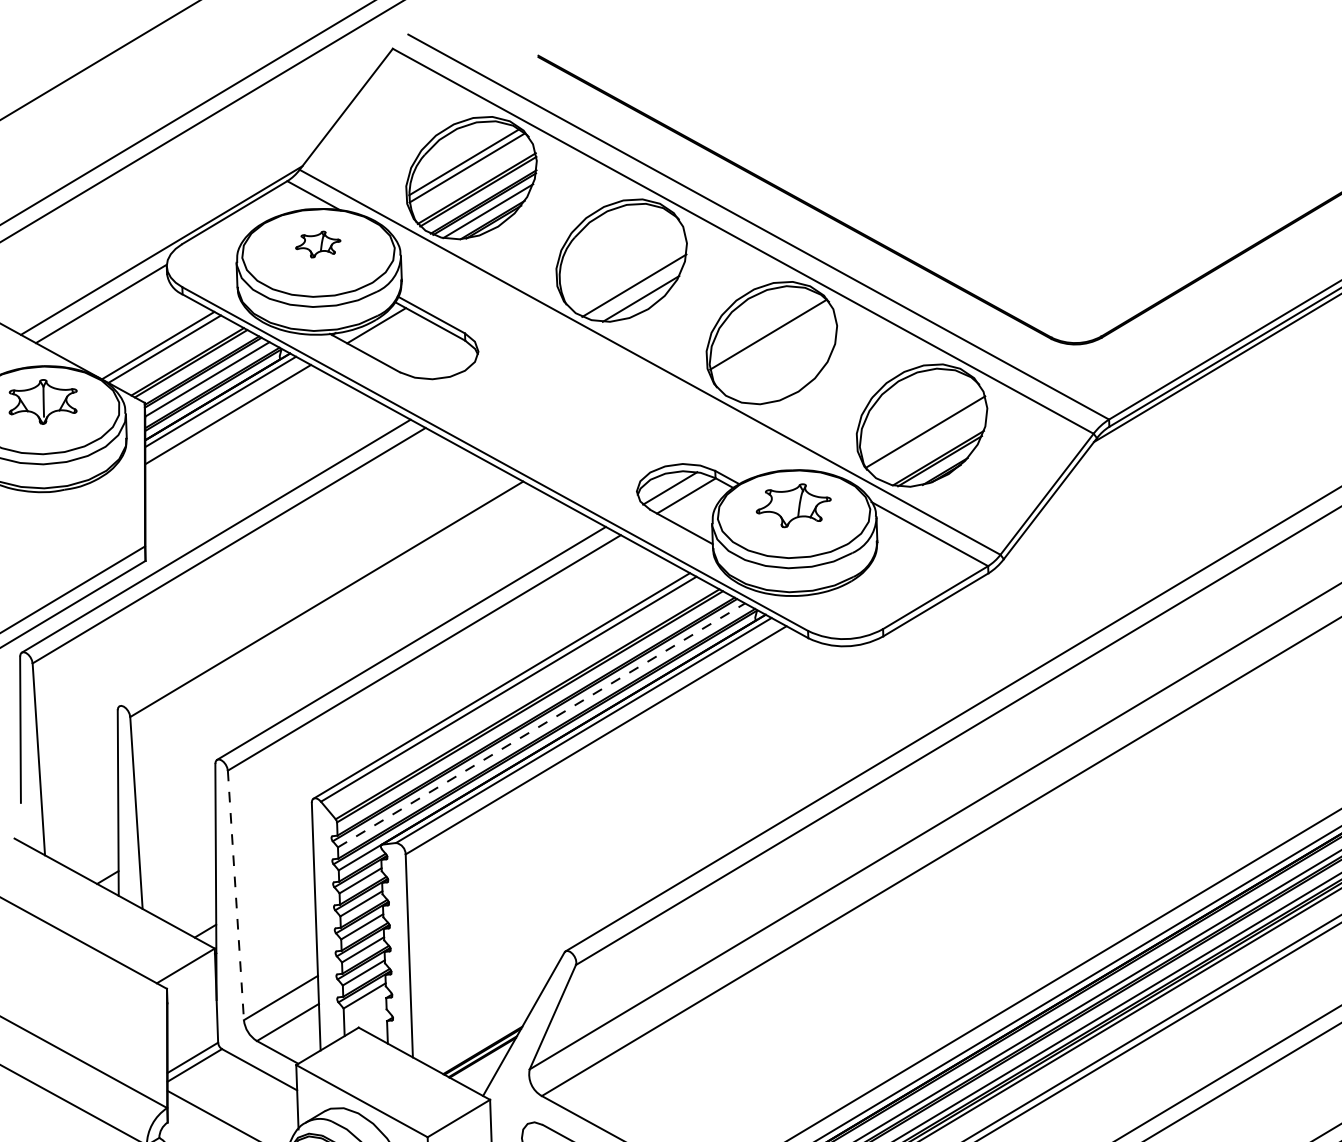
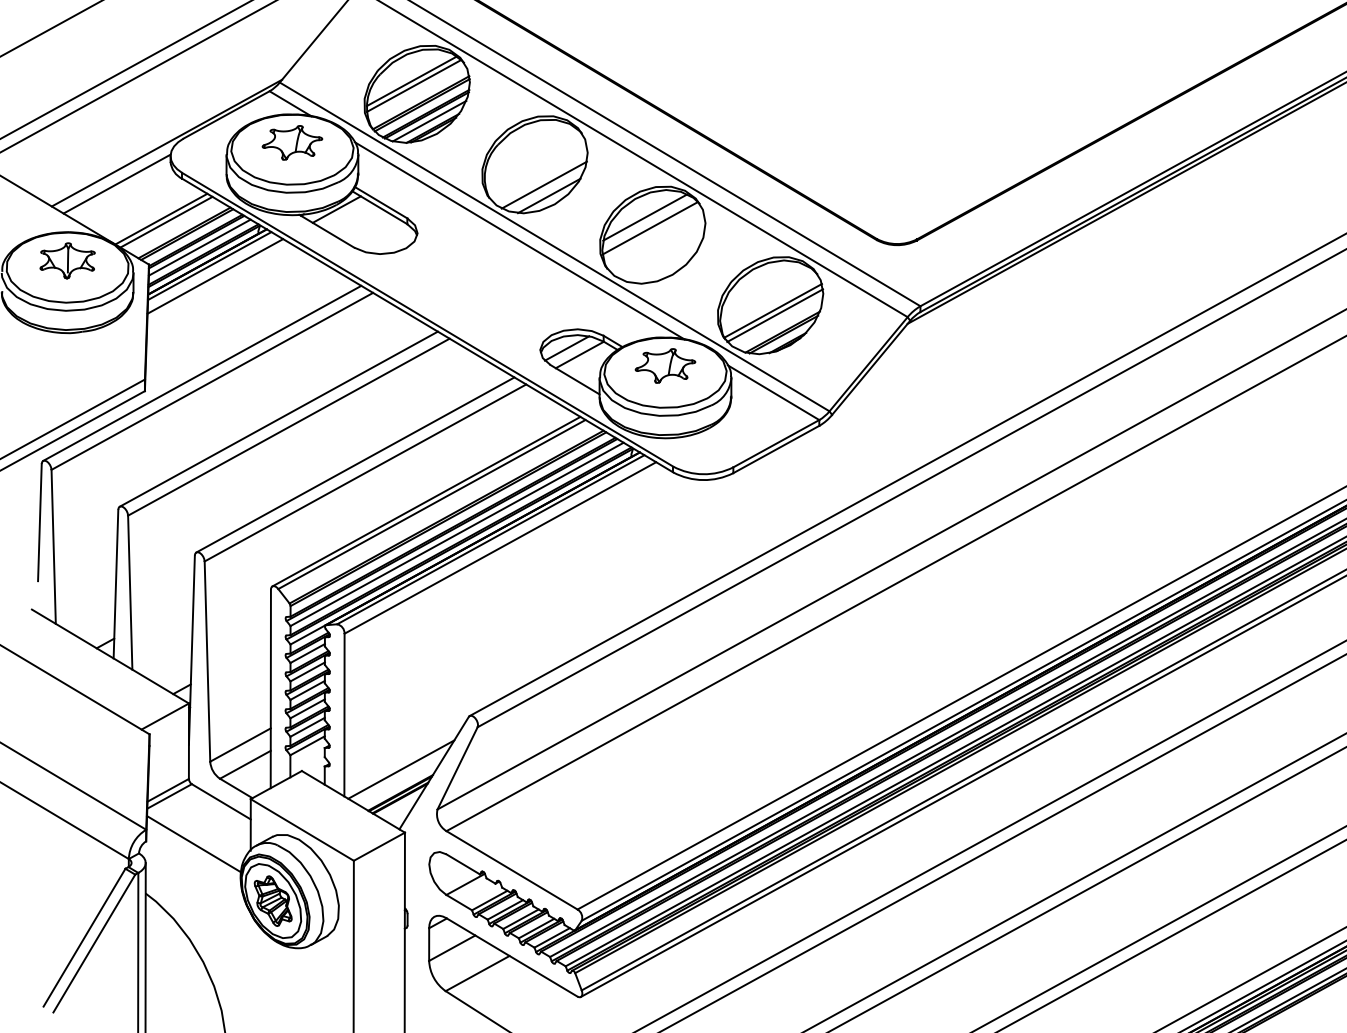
part: (318, 244) -> (292, 142), size x1.67
line: (762, 321) -> (645, 217), added
line: (605, 355) -> (519, 240), added
line: (928, 437) -> (775, 315), added
line: (313, 588) -> (278, 418), added
line: (542, 725) -> (457, 534), dashed -> solid
line: (236, 896) -> (207, 662), dashed -> solid
line: (482, 1021) -> (401, 769), added

